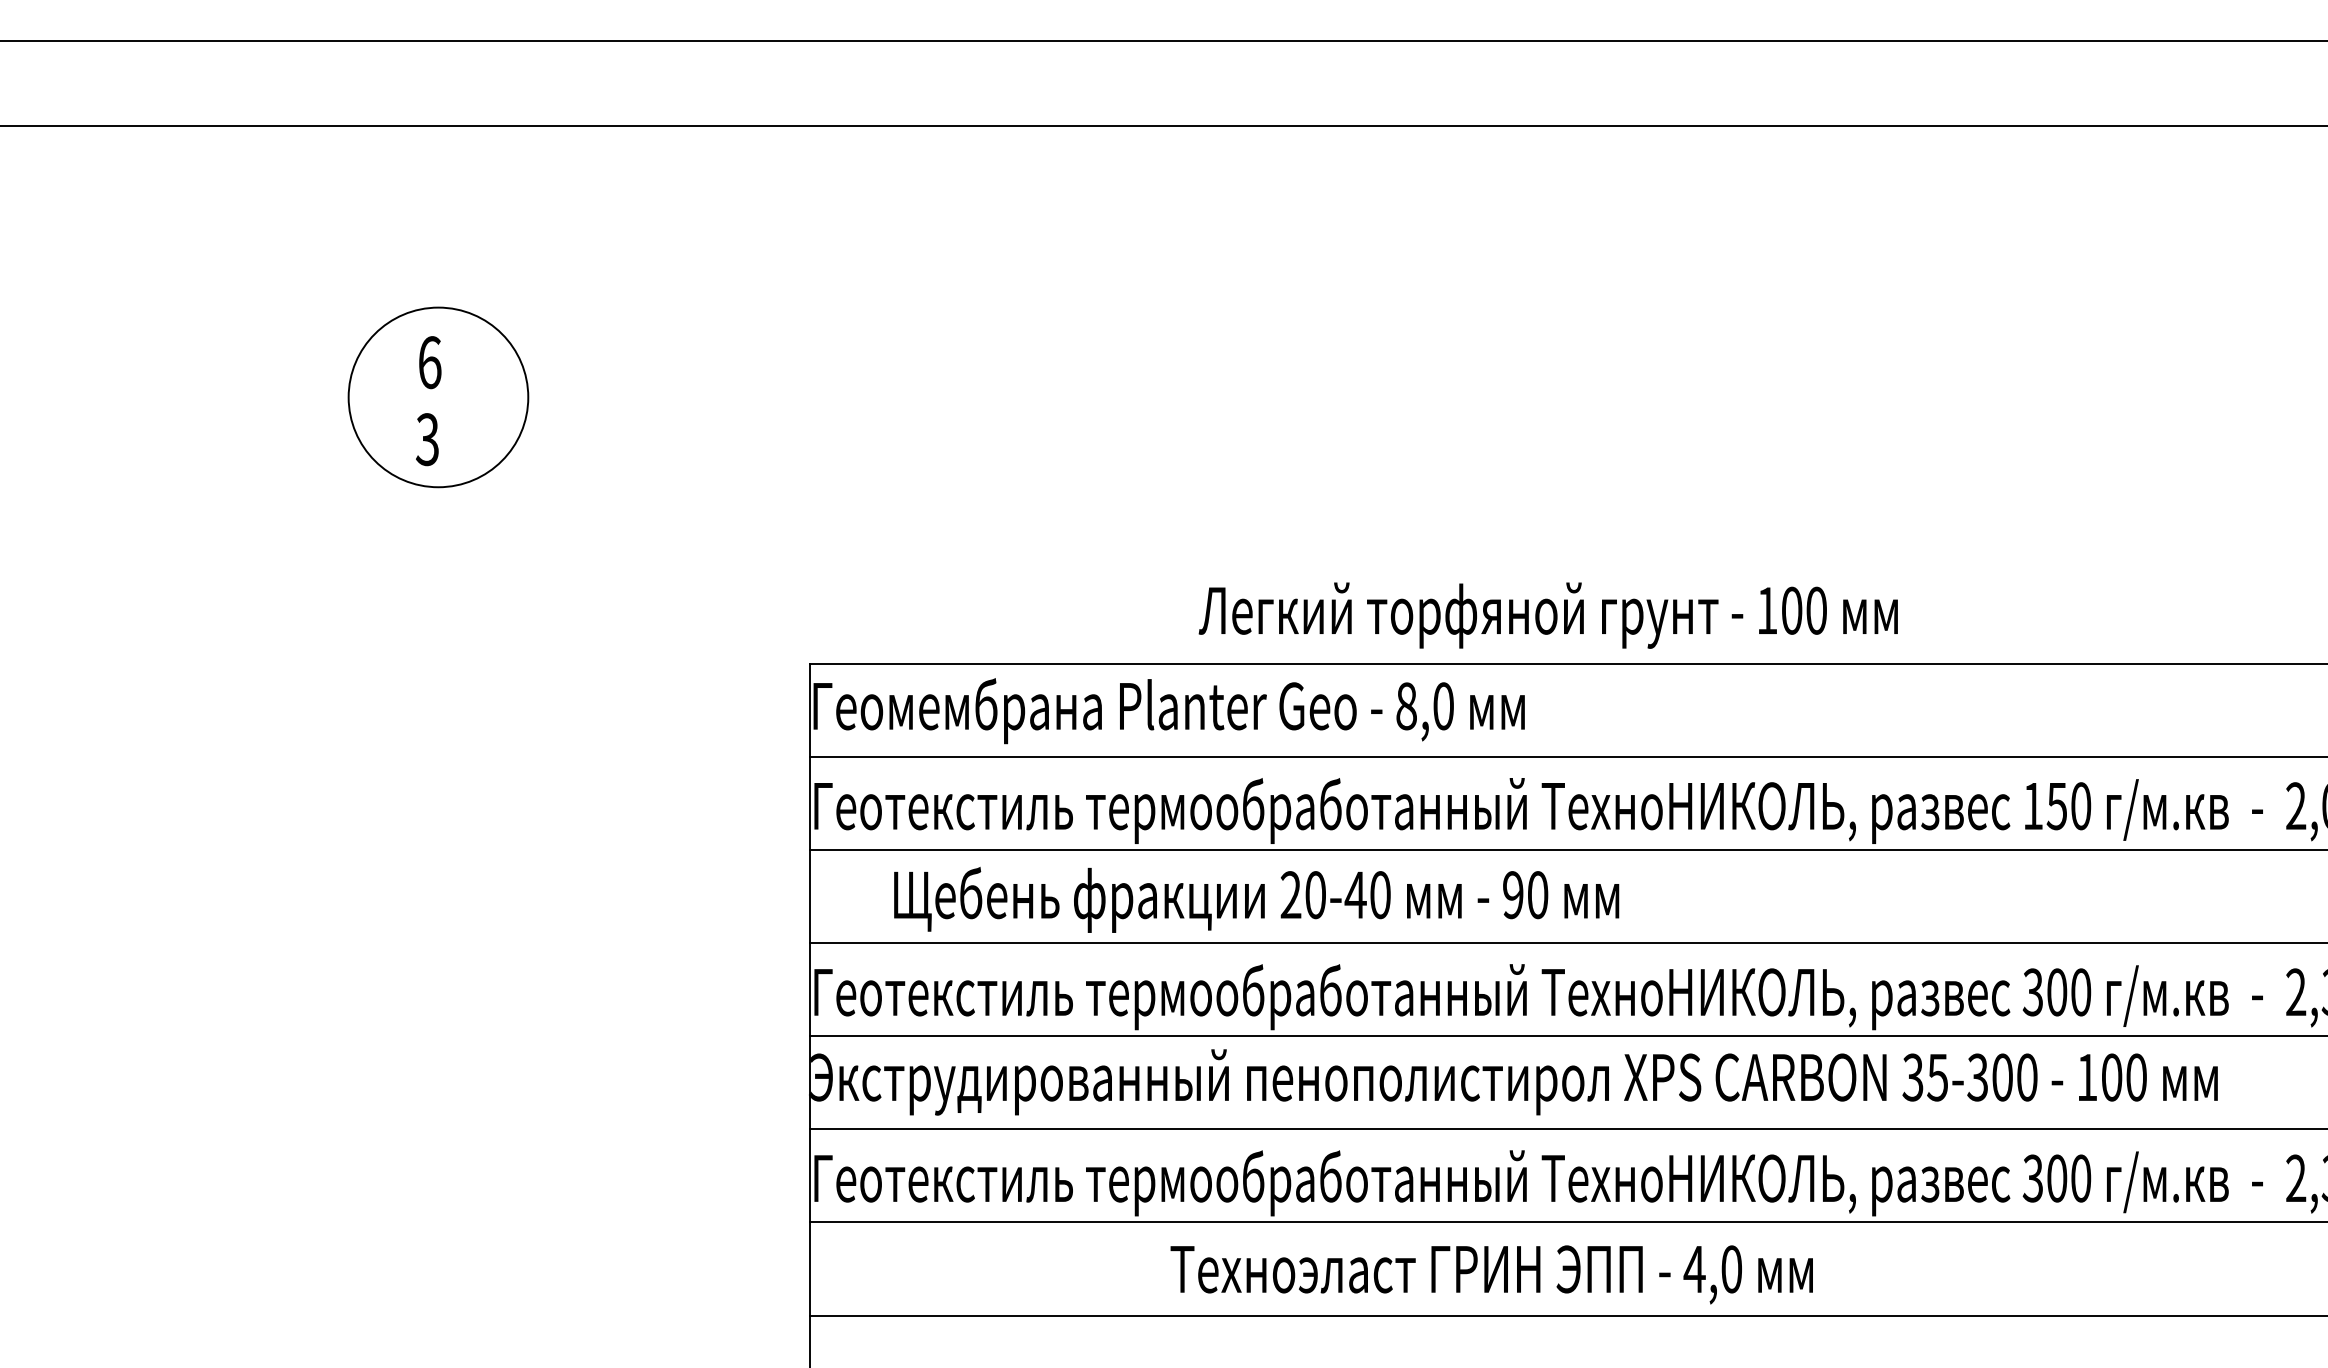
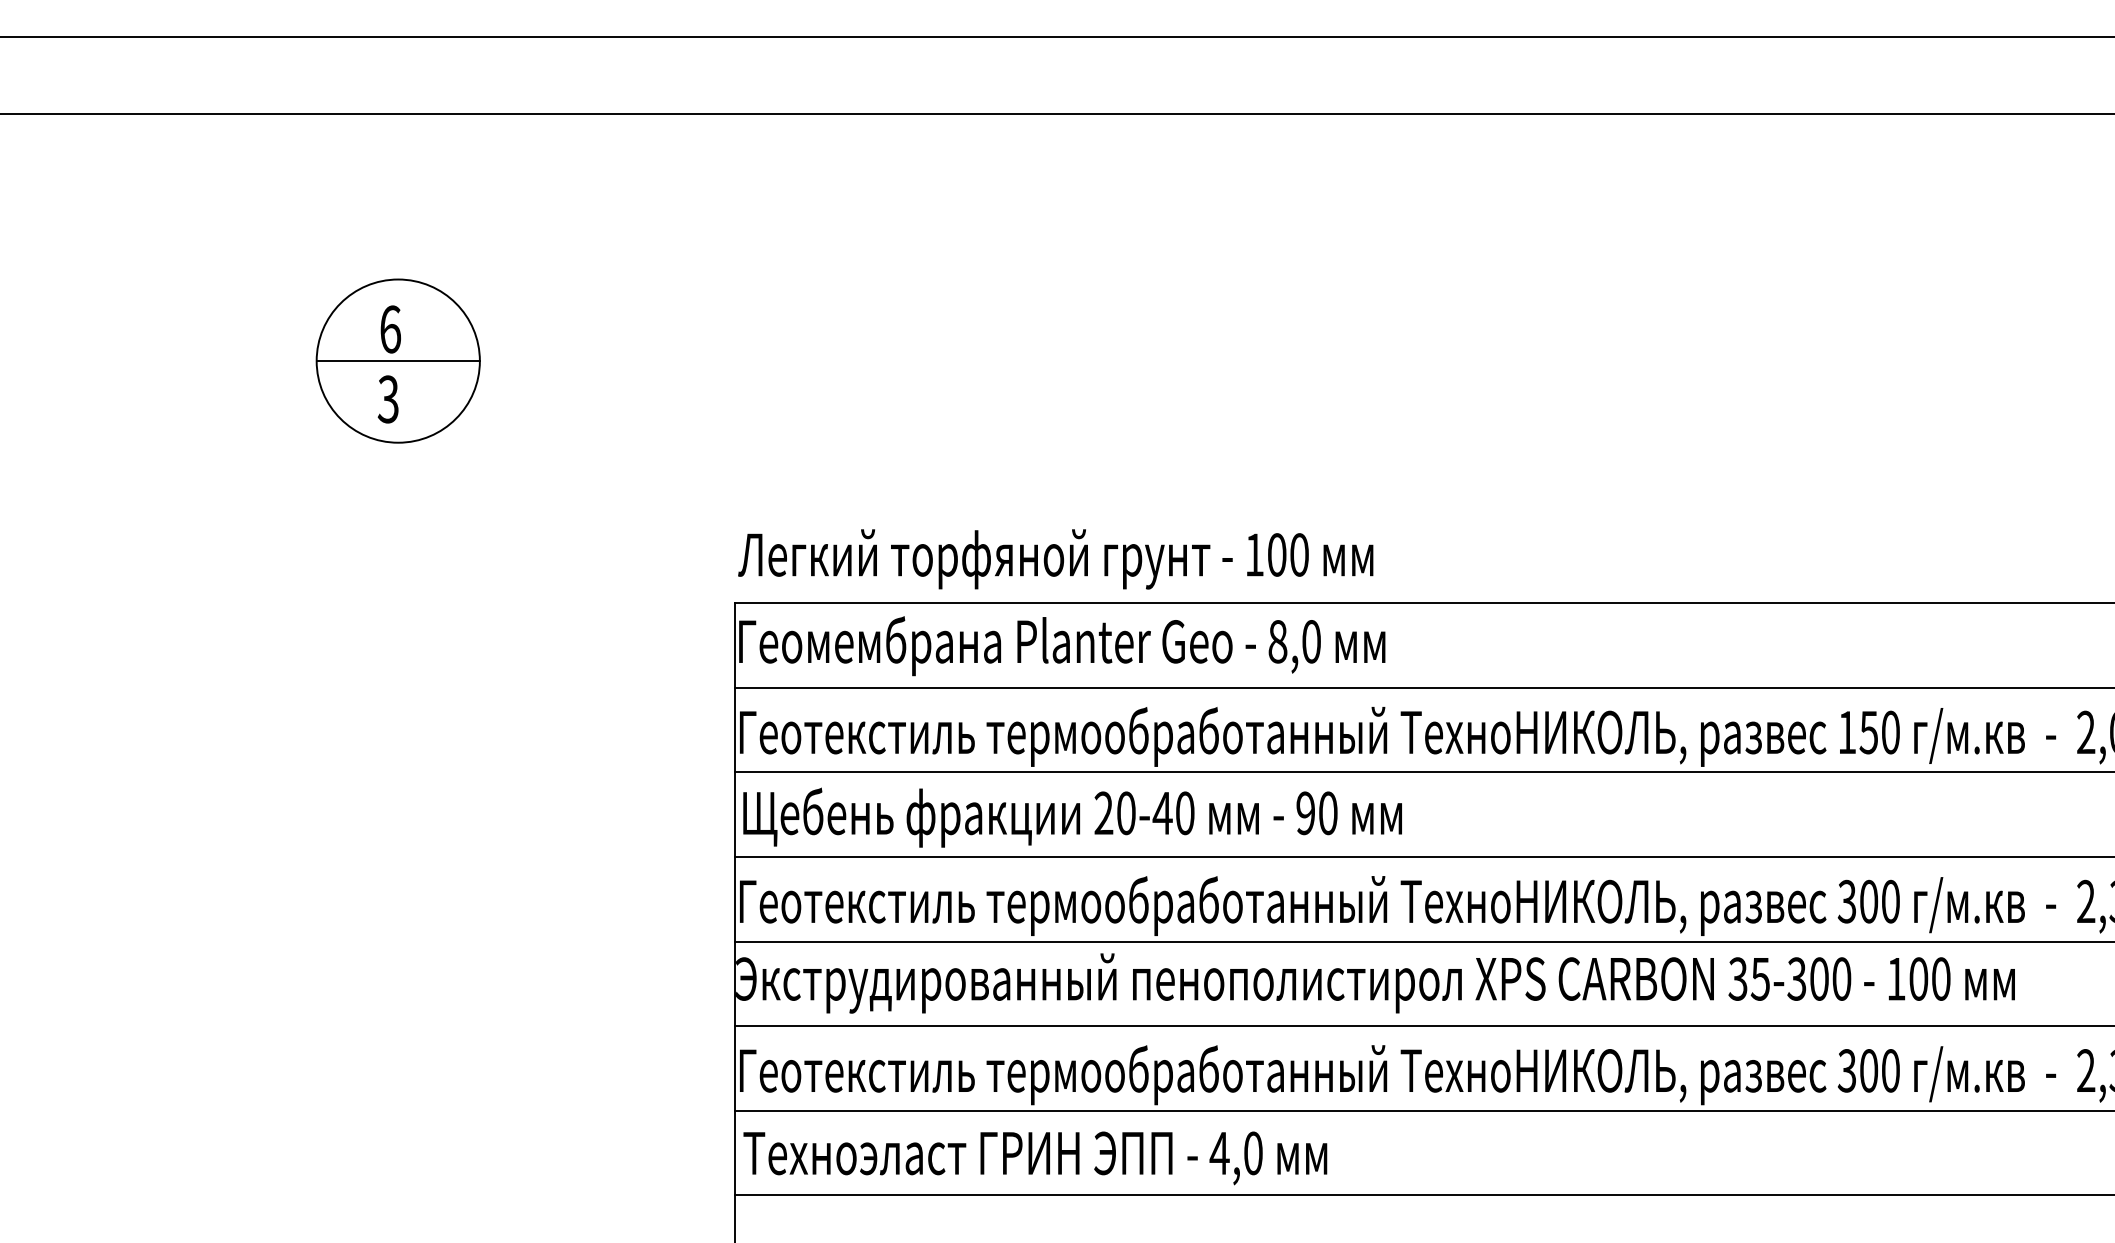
line: (437, 397) -> (397, 361), added
text: (1548, 615) -> (1055, 559), moved
text: (1256, 899) -> (1072, 817), moved
text: (1491, 1275) -> (1035, 1158), moved

